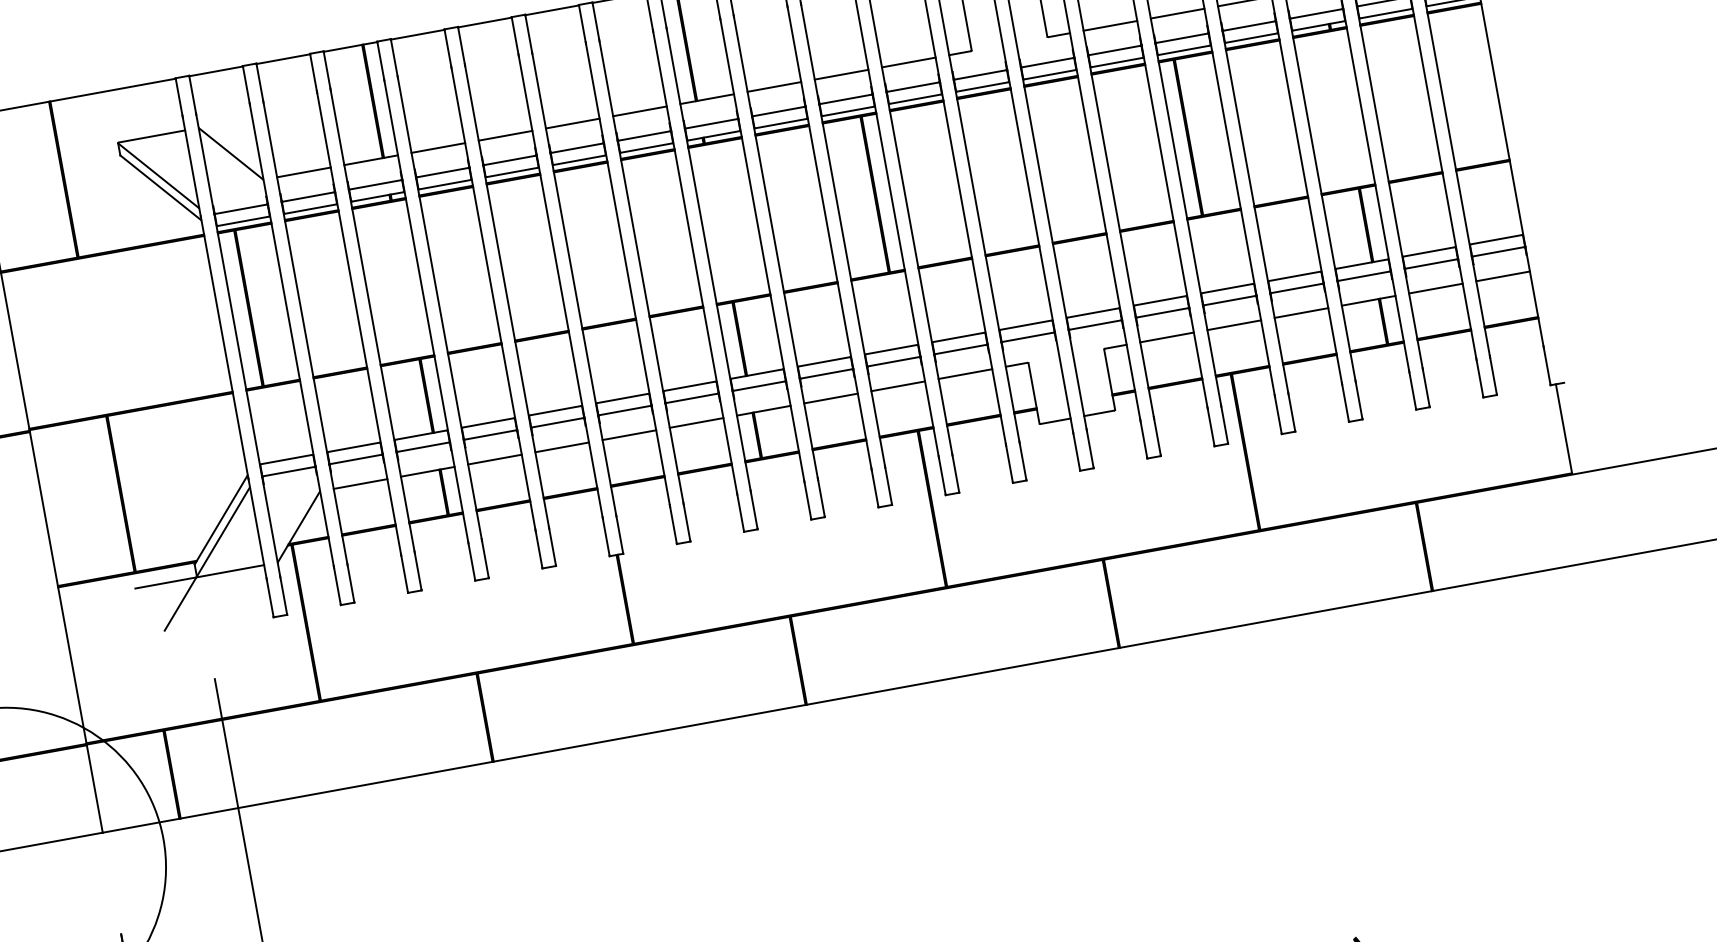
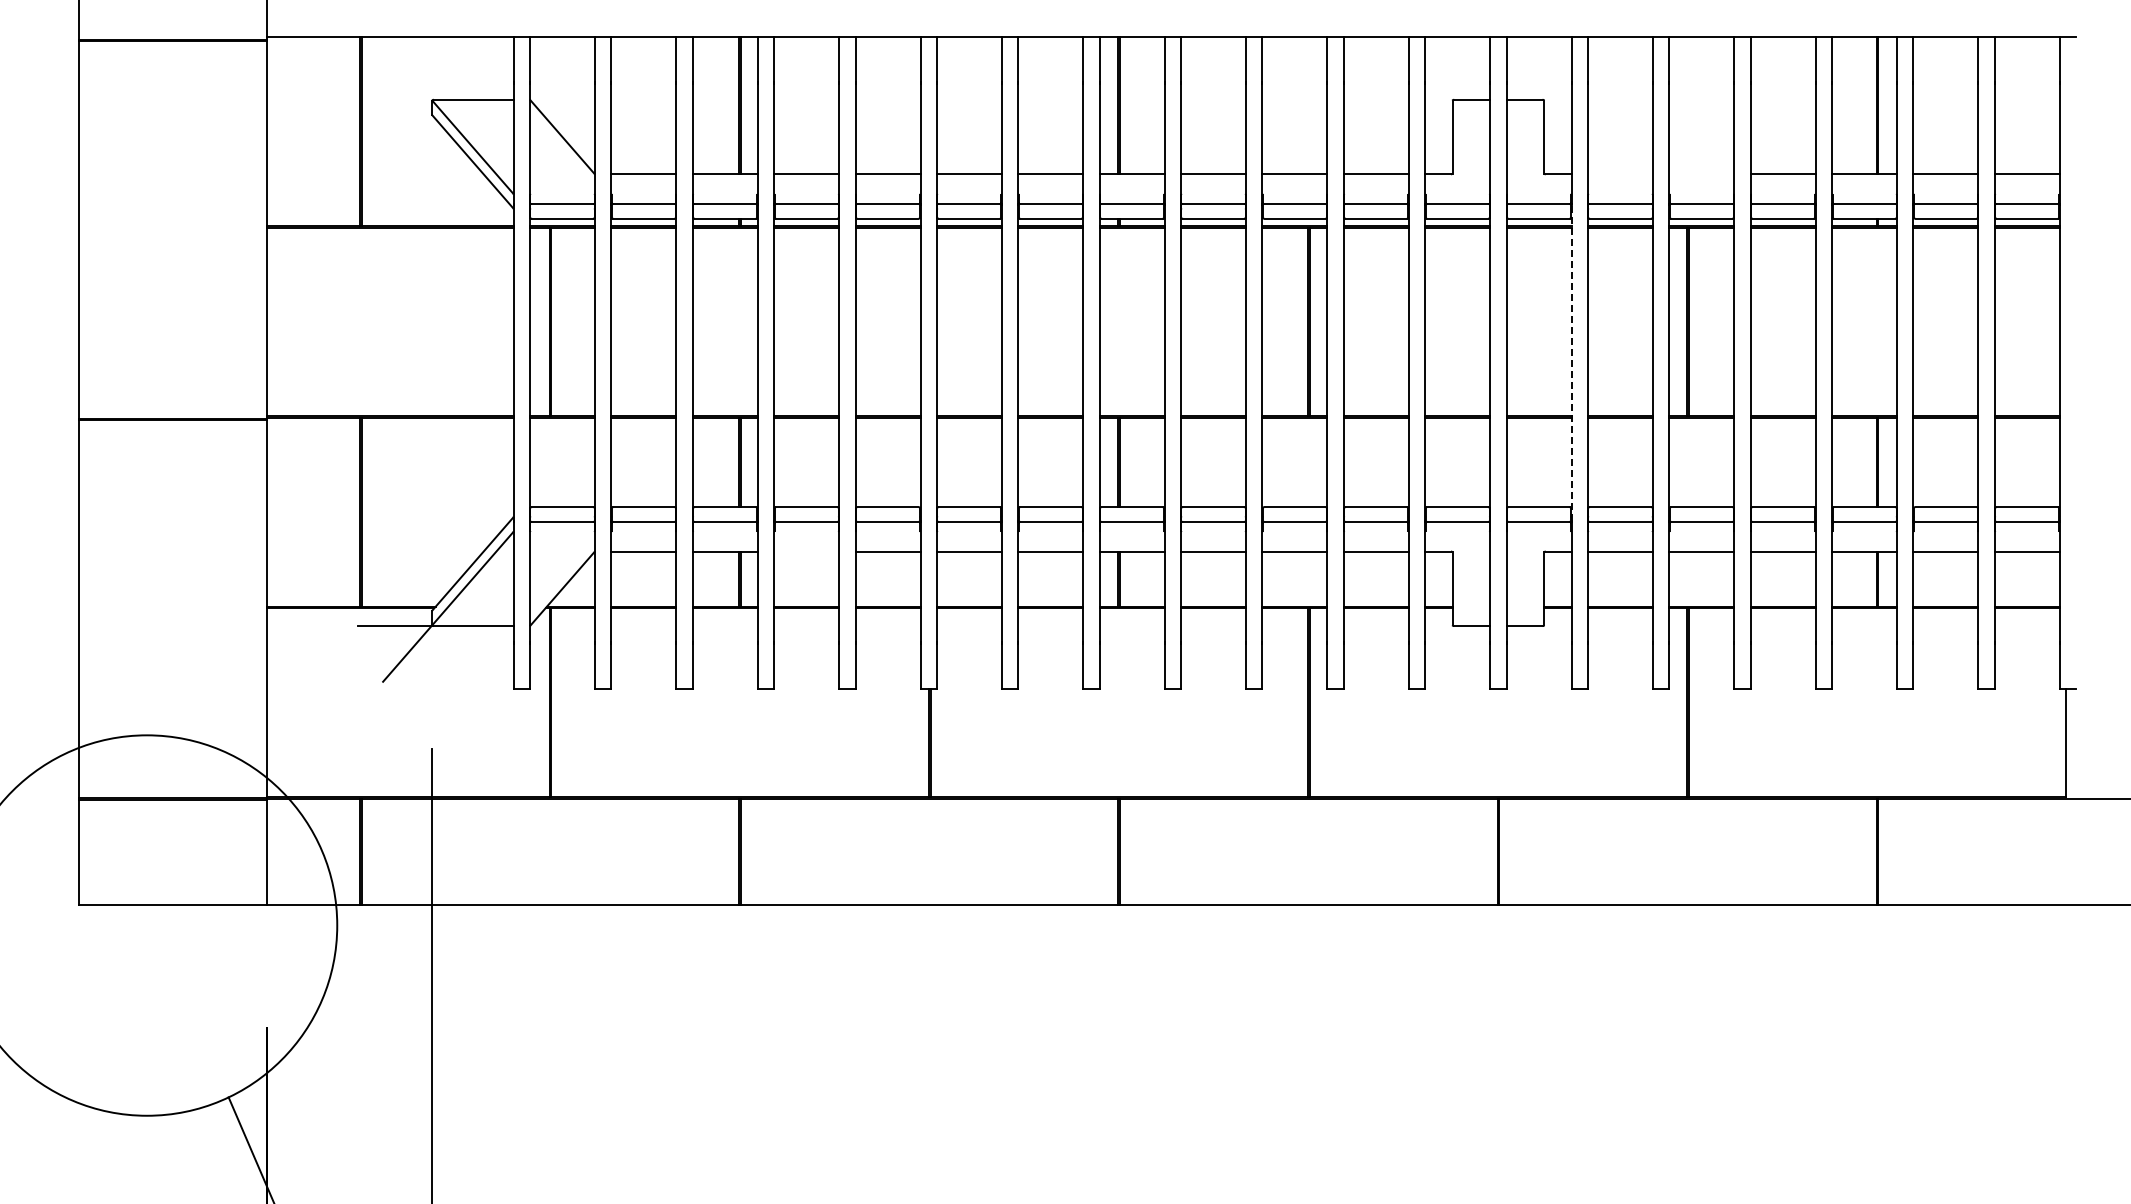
line: (1177, 13) -> (1701, 174), removed
line: (1109, 26) -> (1619, 174), removed
line: (1098, 188) -> (1571, 362), solid -> dashed
line: (494, 459) -> (806, 551), removed

